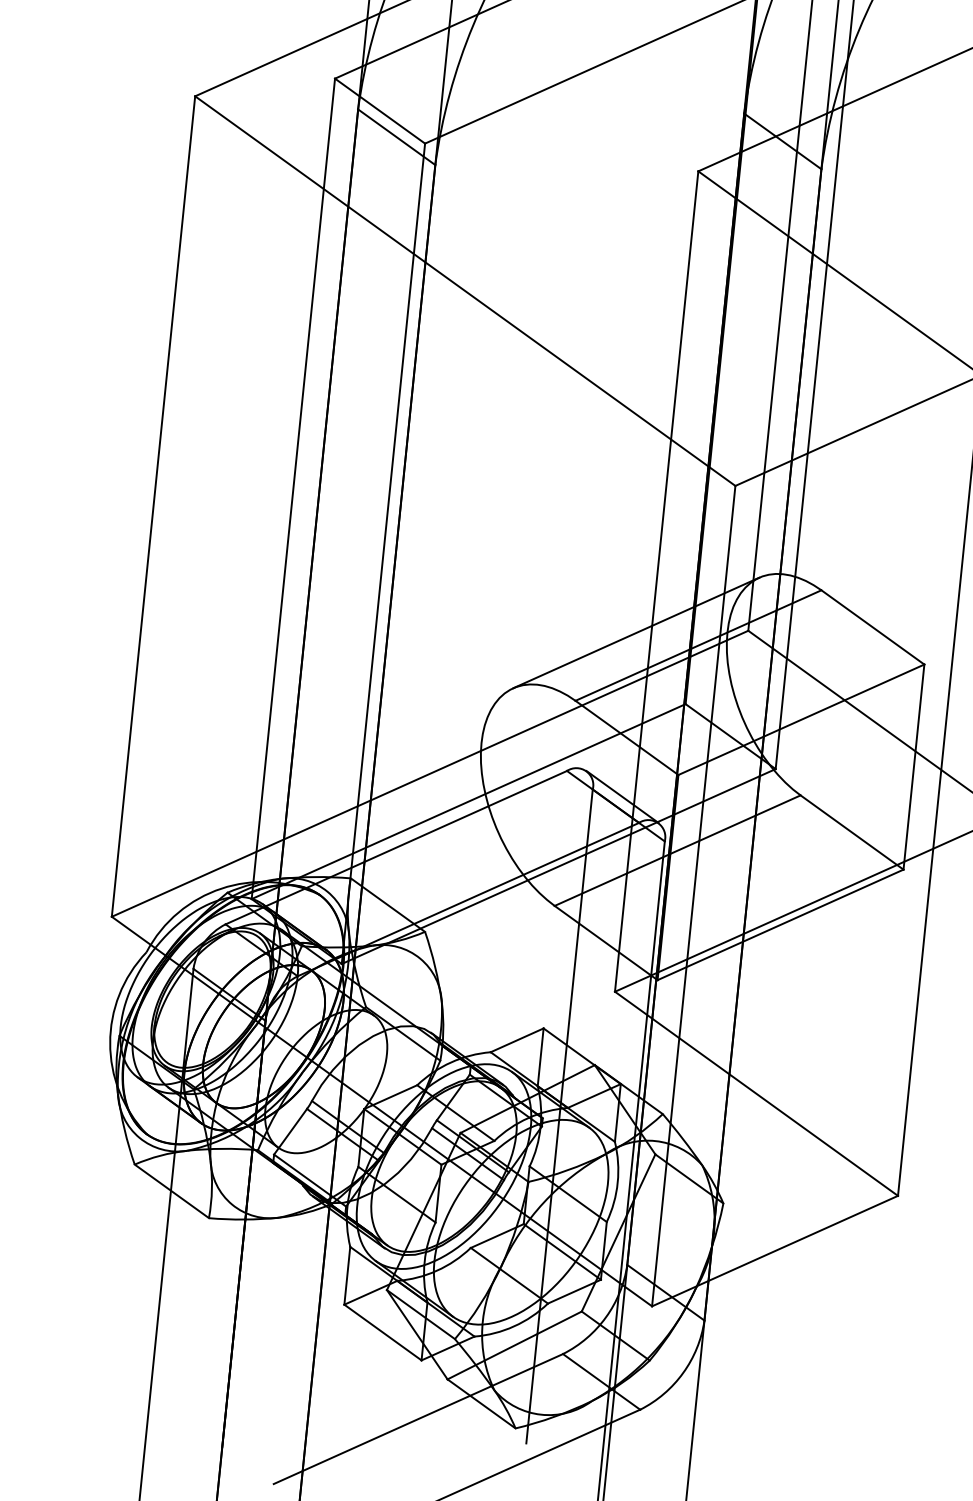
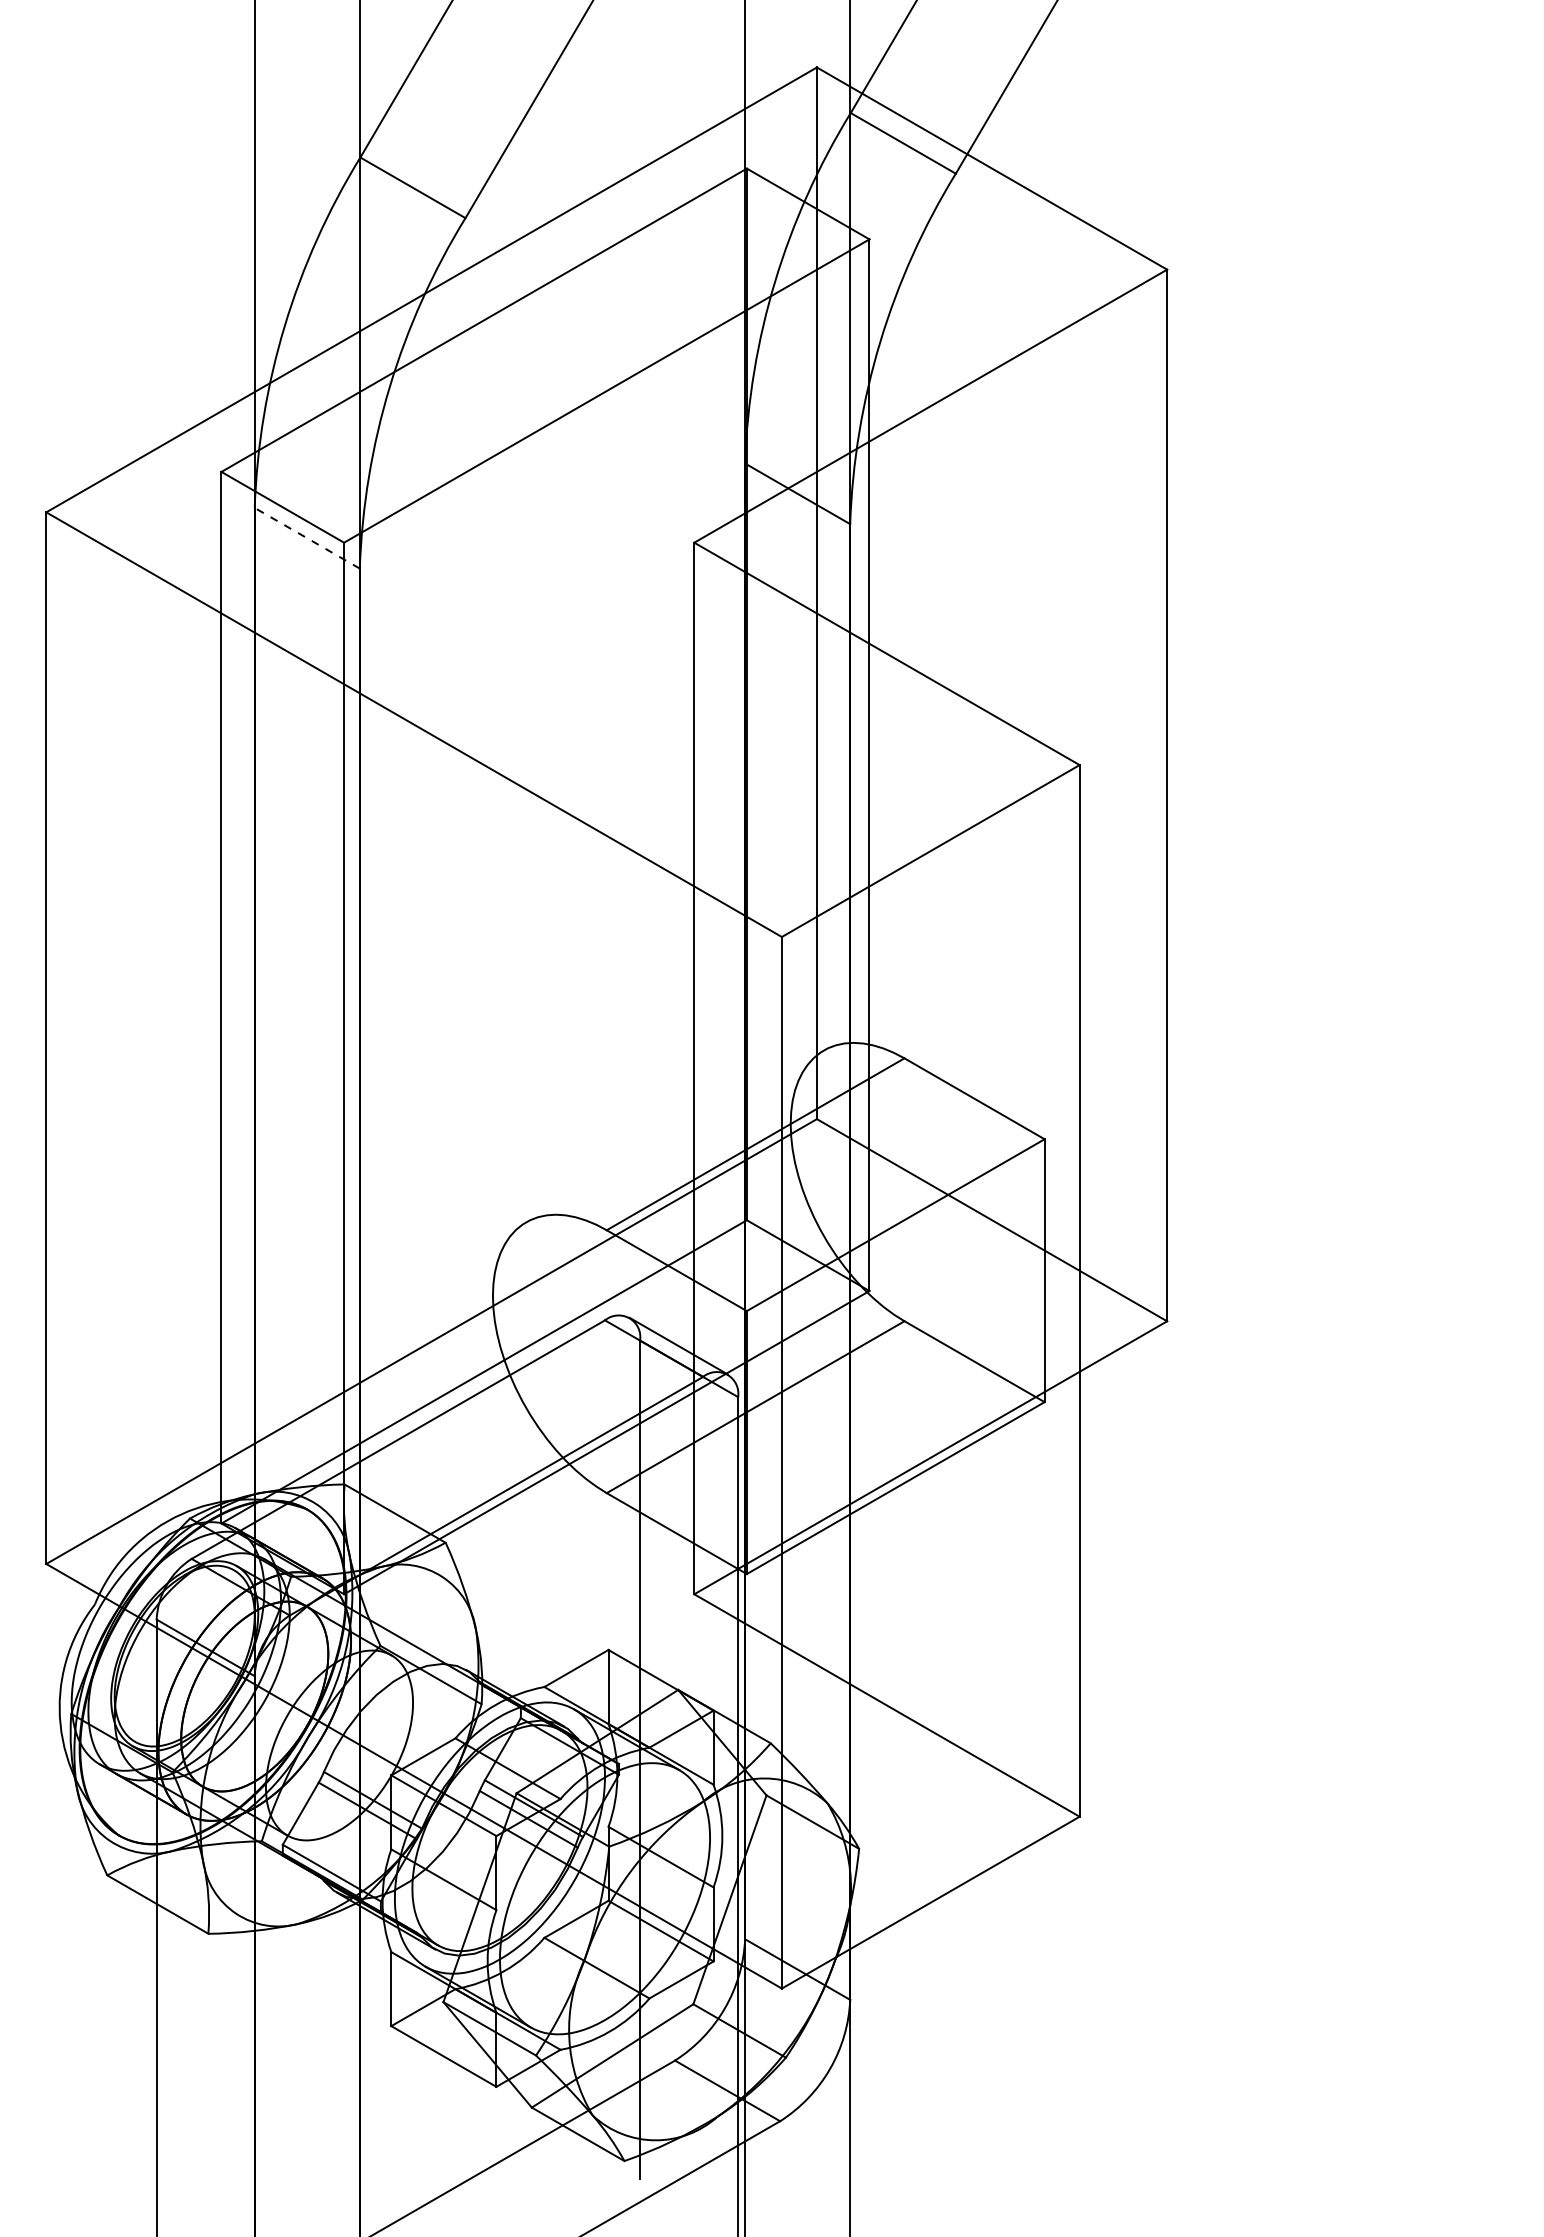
line: (396, 137) -> (307, 538), solid -> dashed
line: (635, 633) -> (674, 1136), removed

